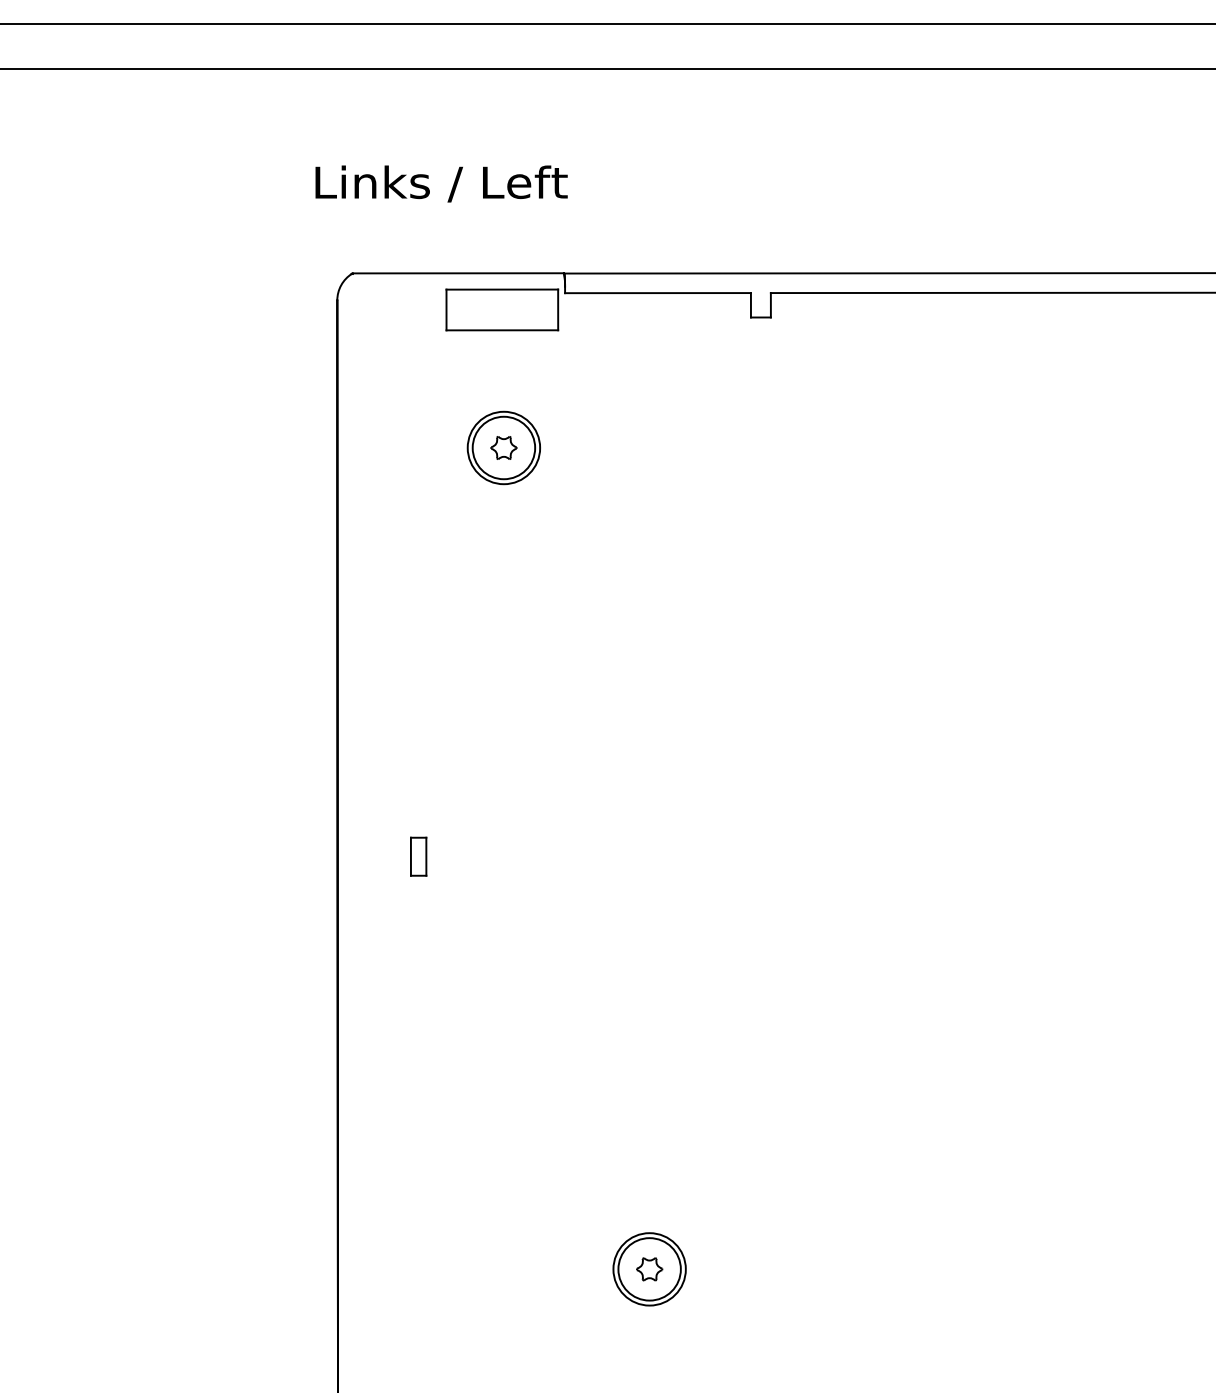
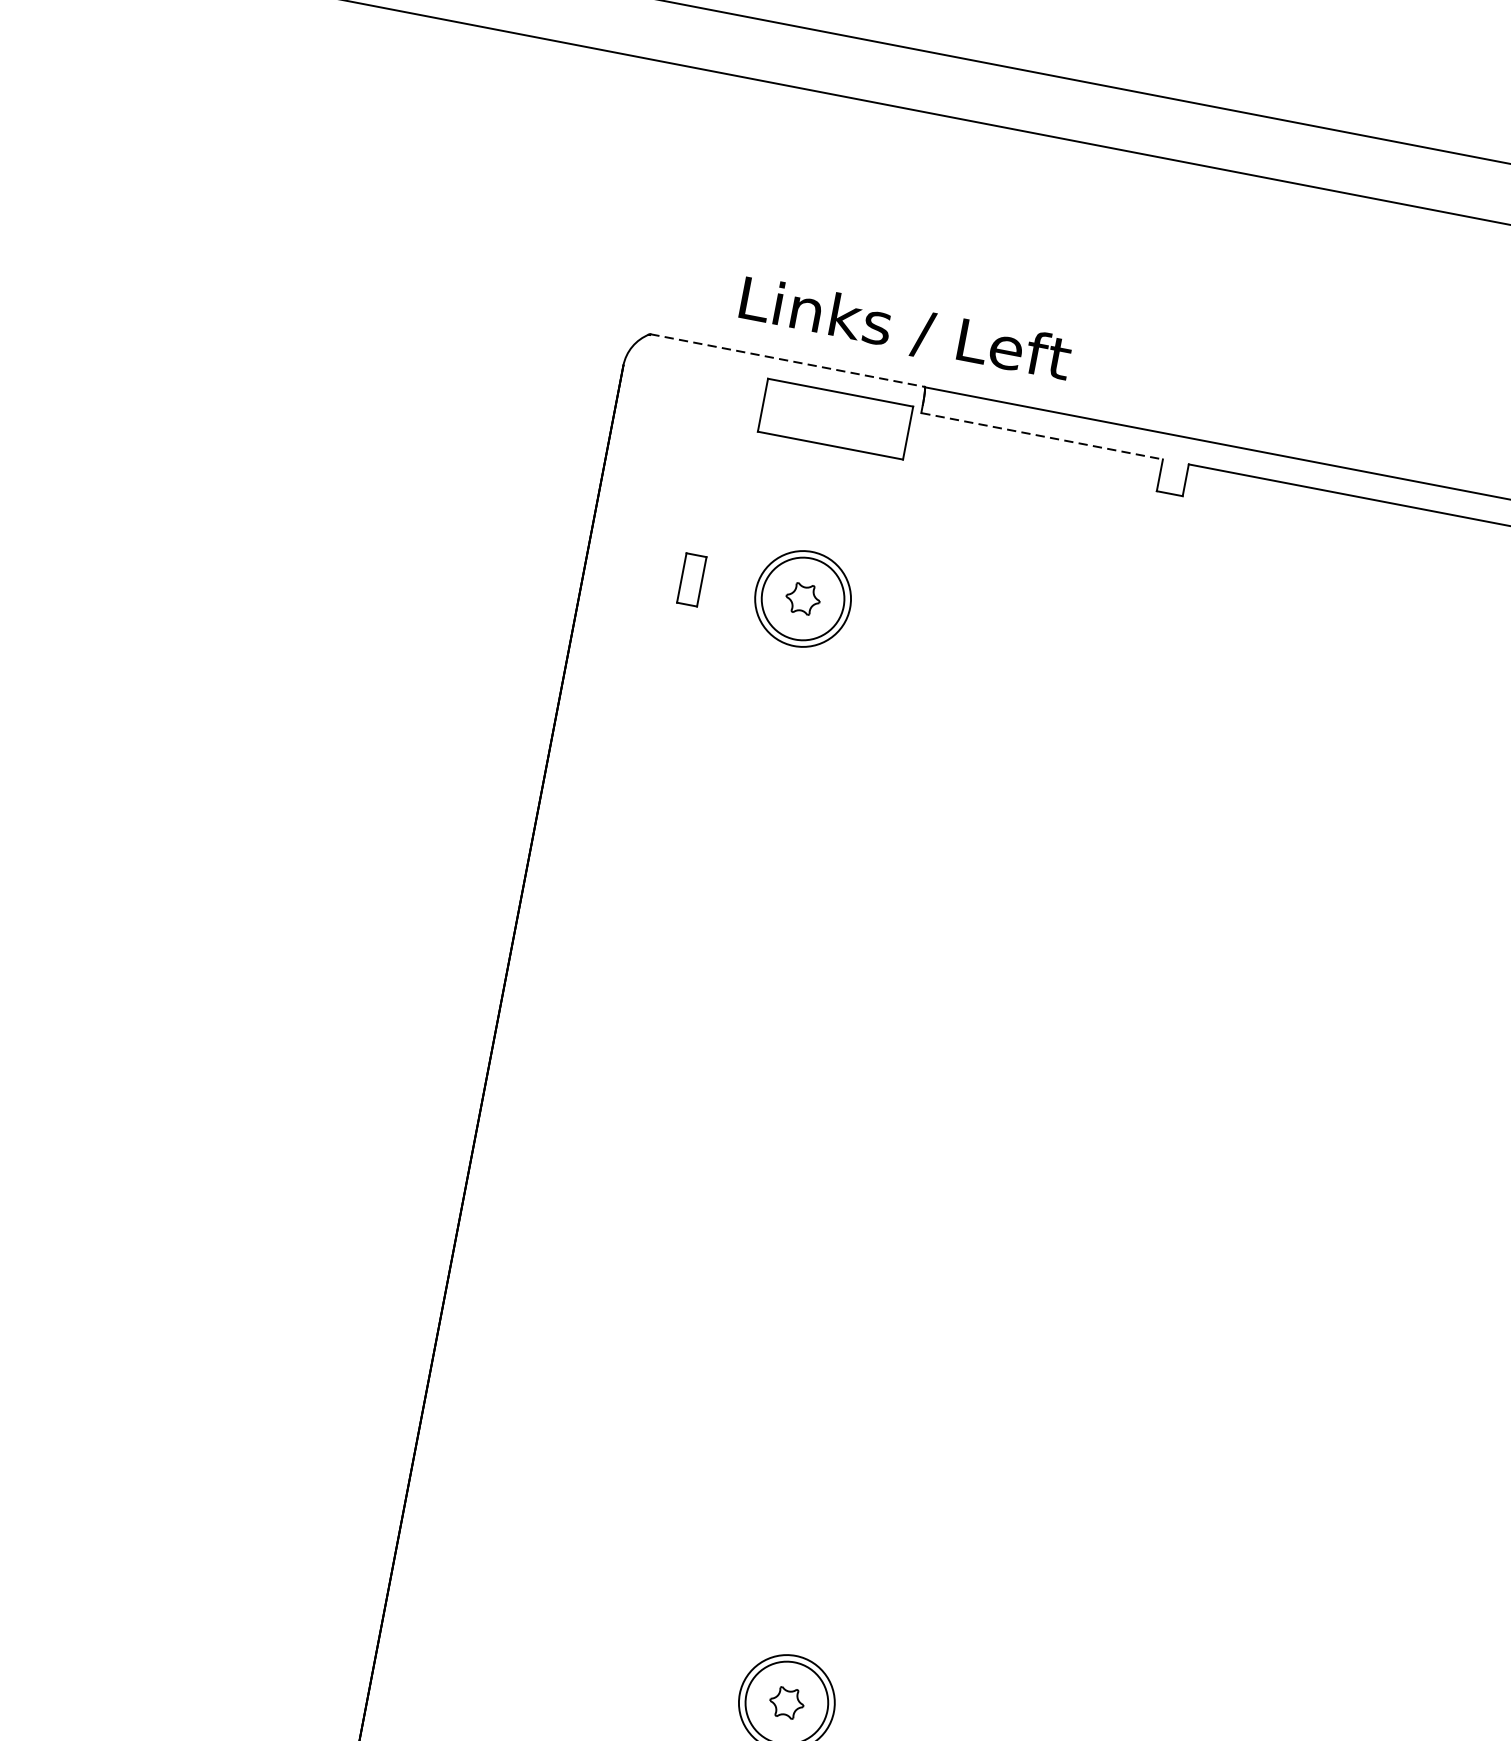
text: (441, 183) -> (905, 329), moved
line: (458, 273) -> (787, 360), solid -> dashed
line: (658, 293) -> (1042, 436), solid -> dashed
part: (418, 856) -> (691, 579), moved

